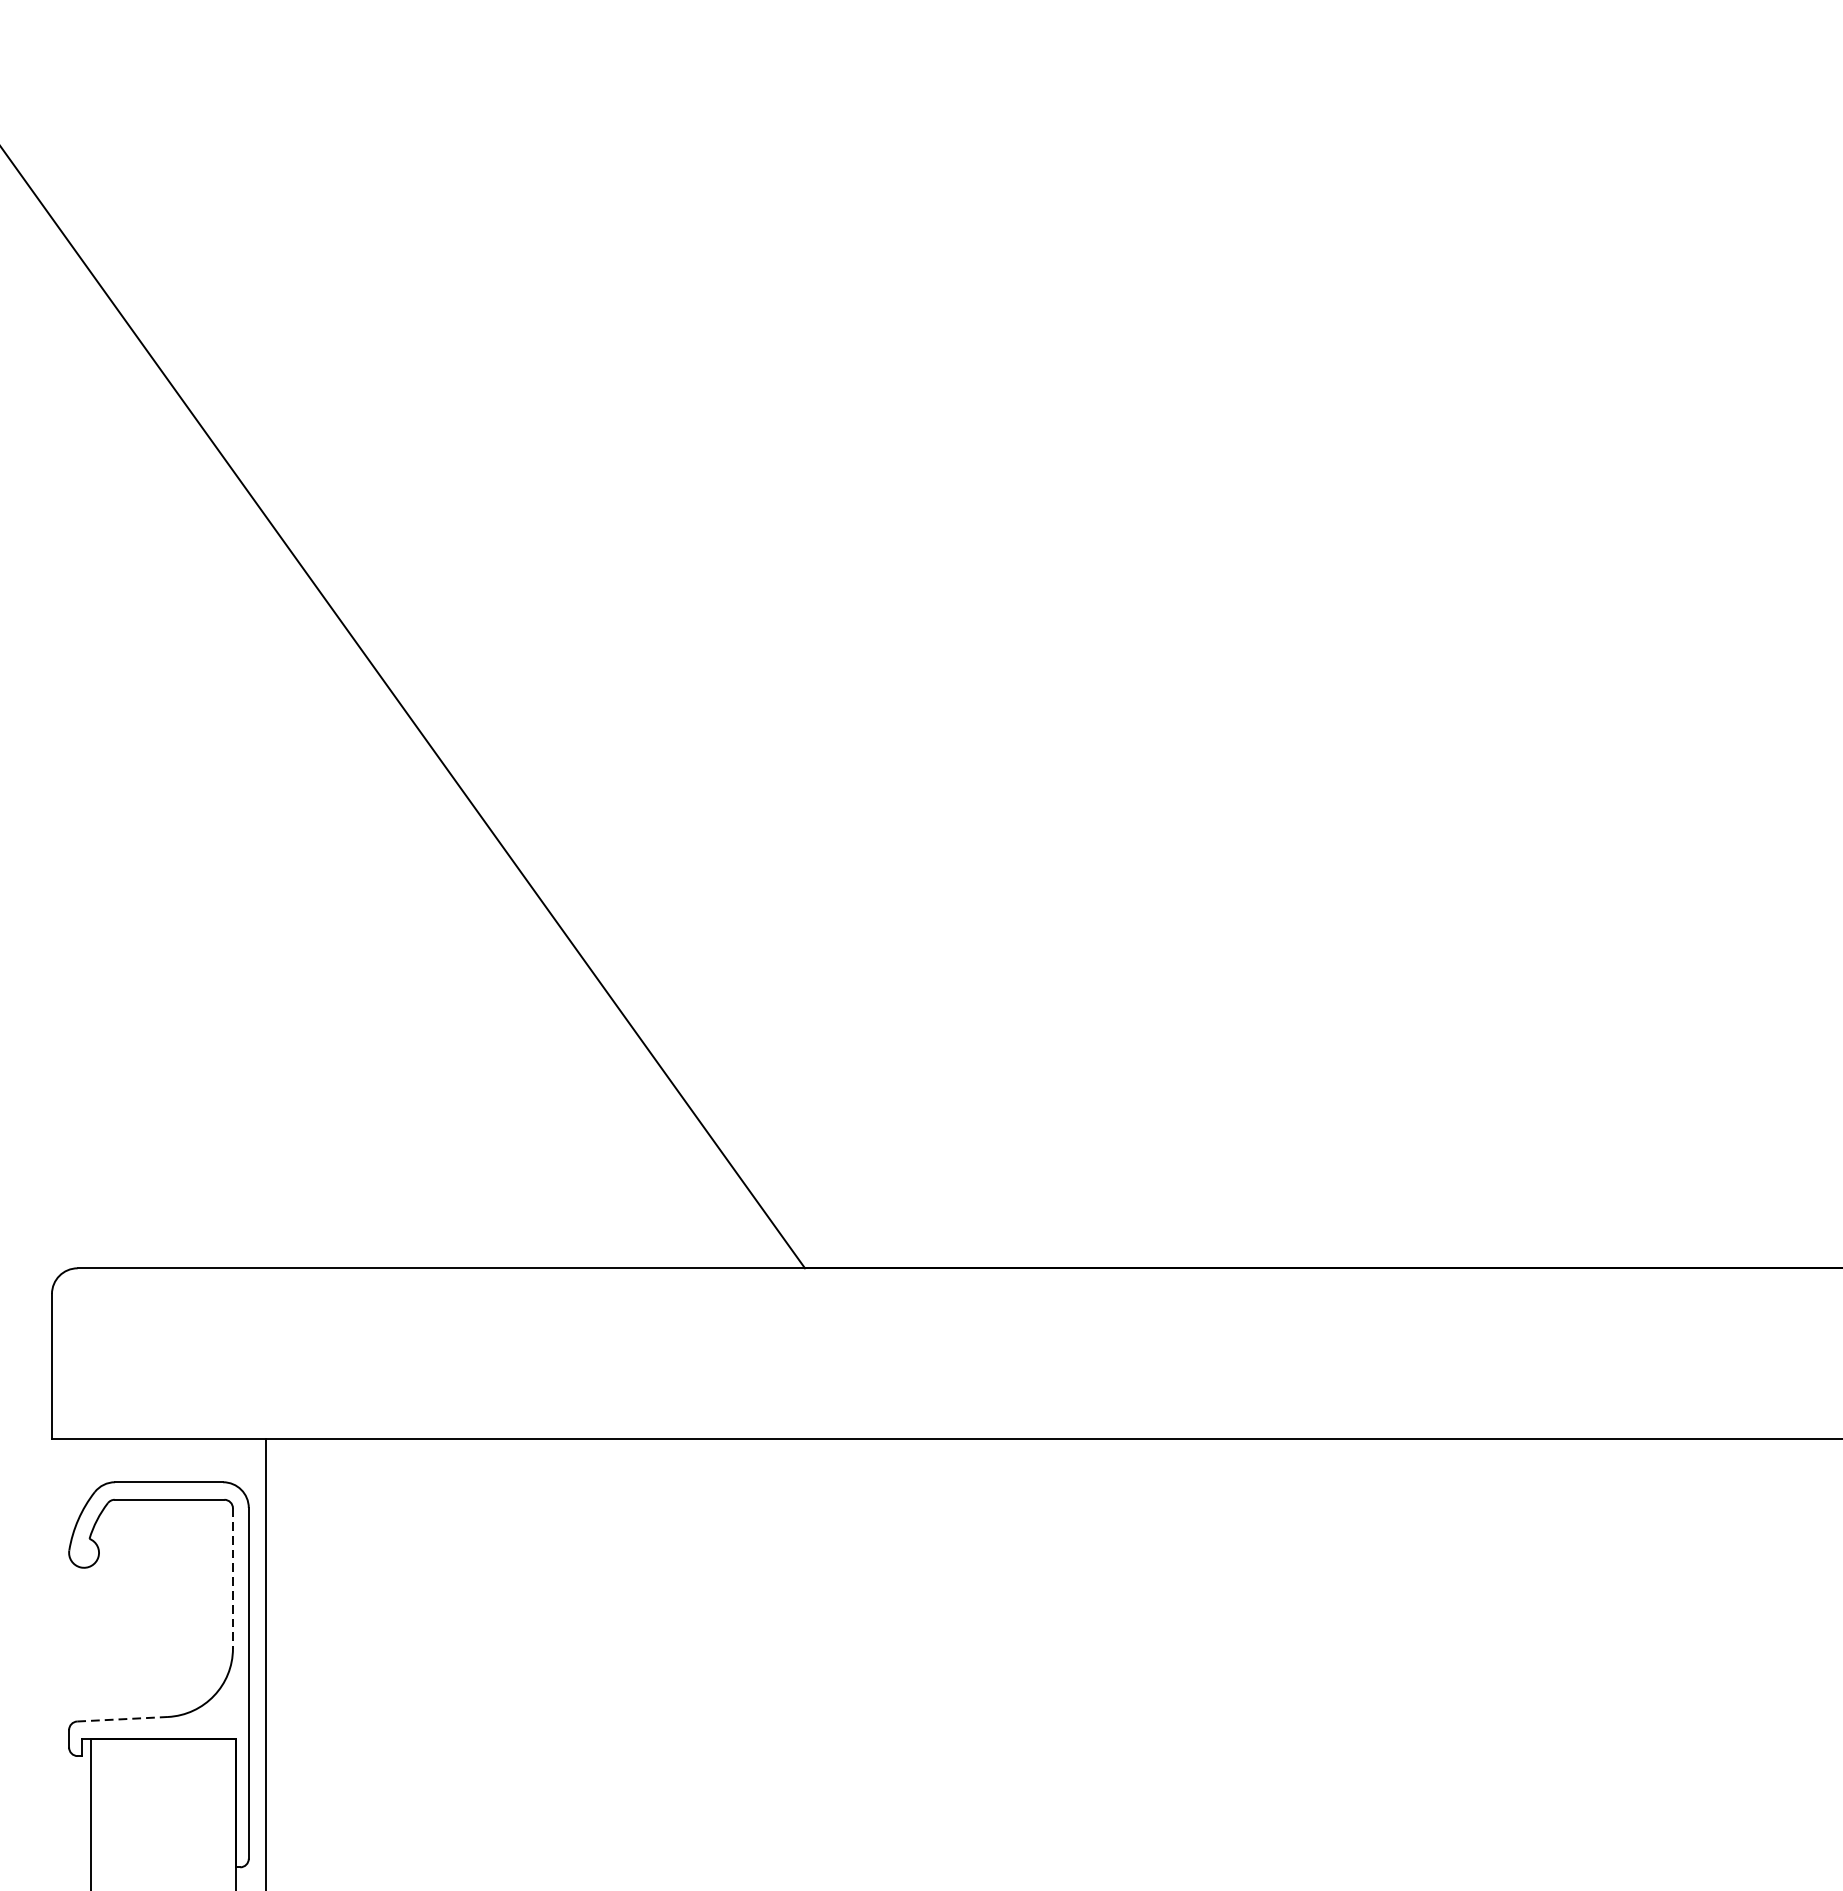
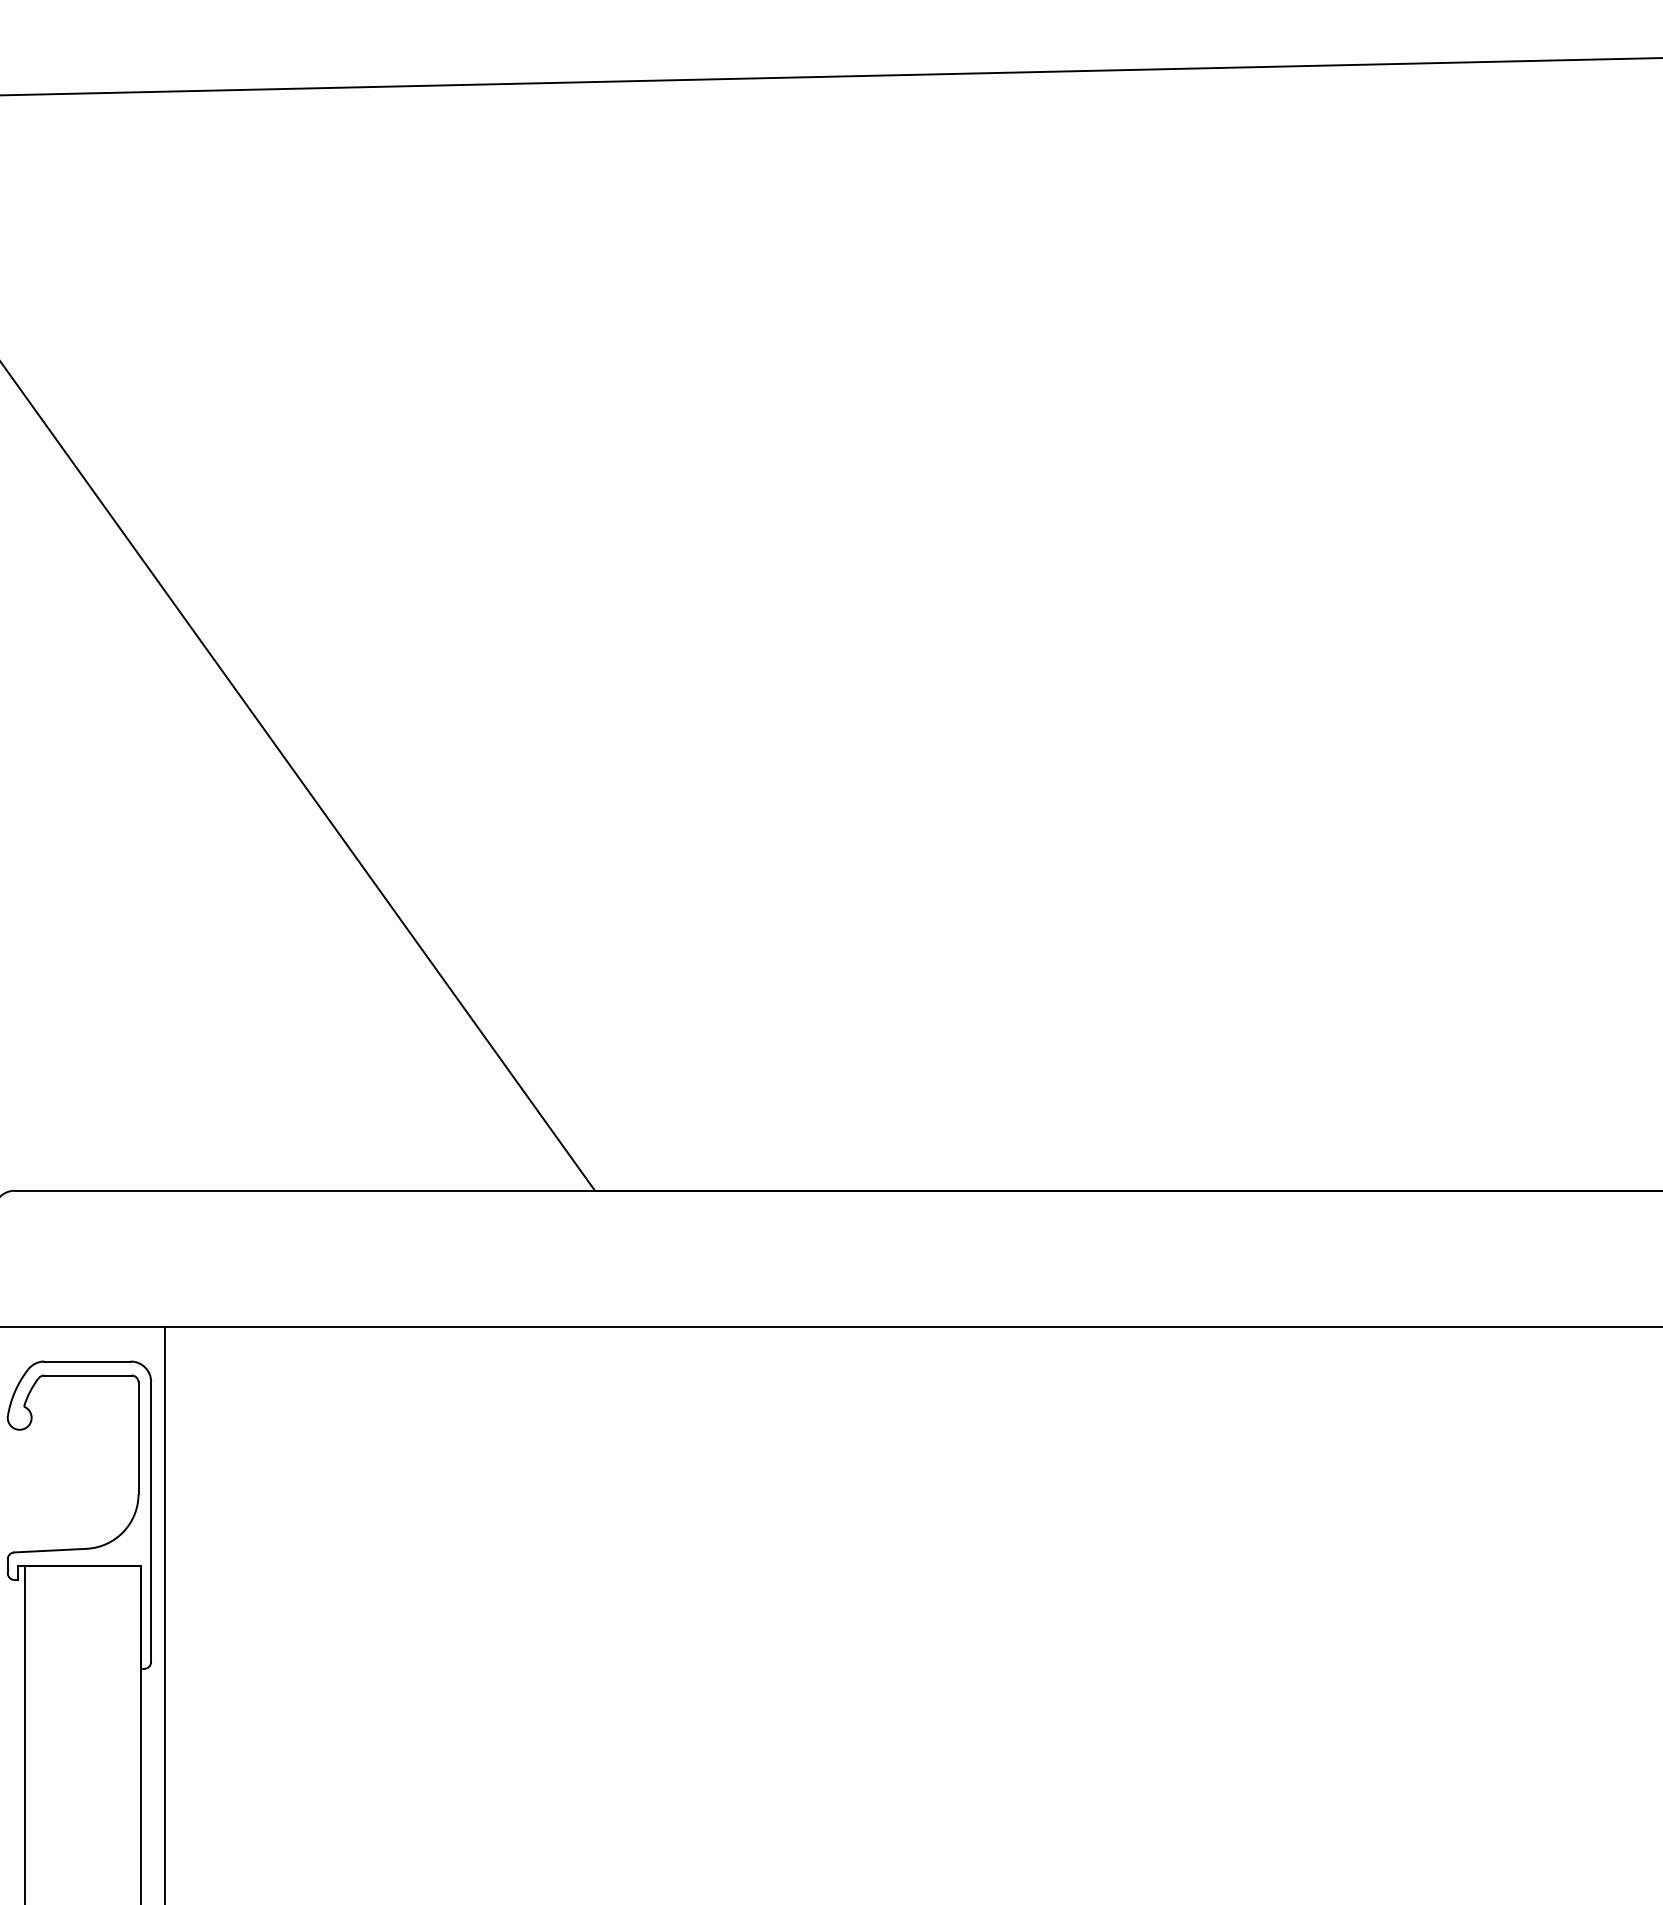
line: (232, 1578) -> (138, 1438), dashed -> solid
line: (122, 1719) -> (50, 1550), dashed -> solid

